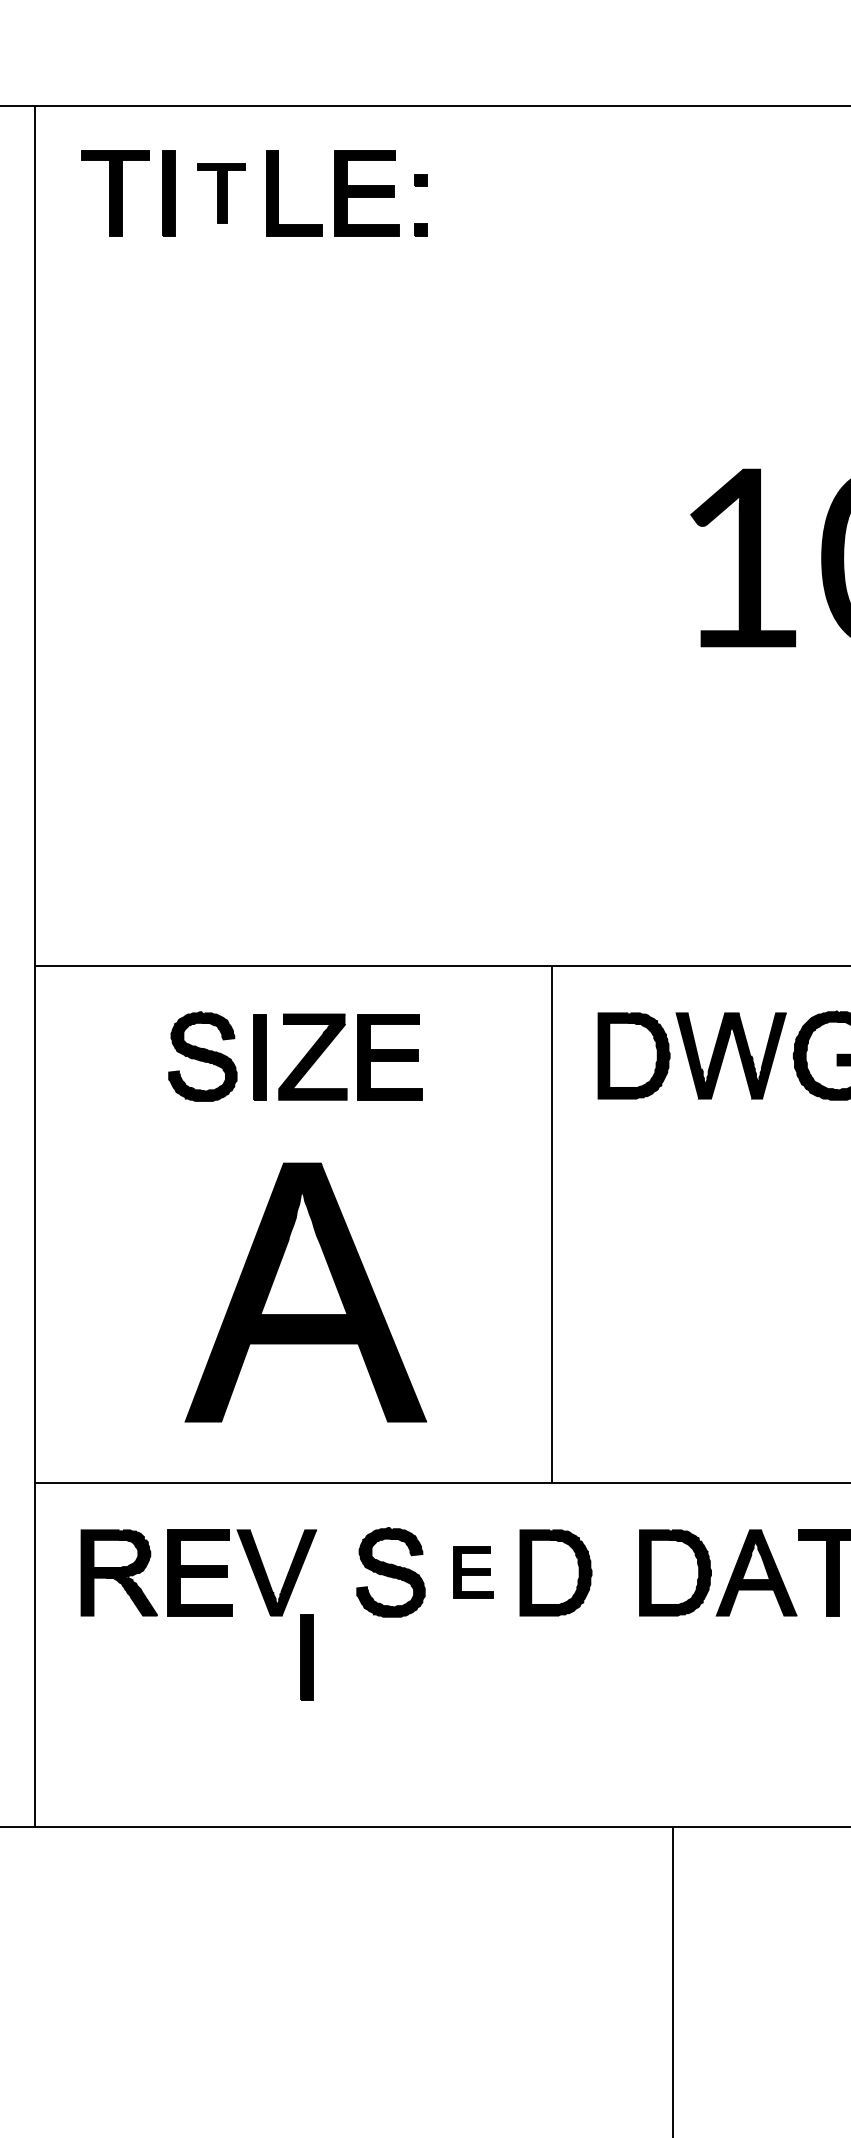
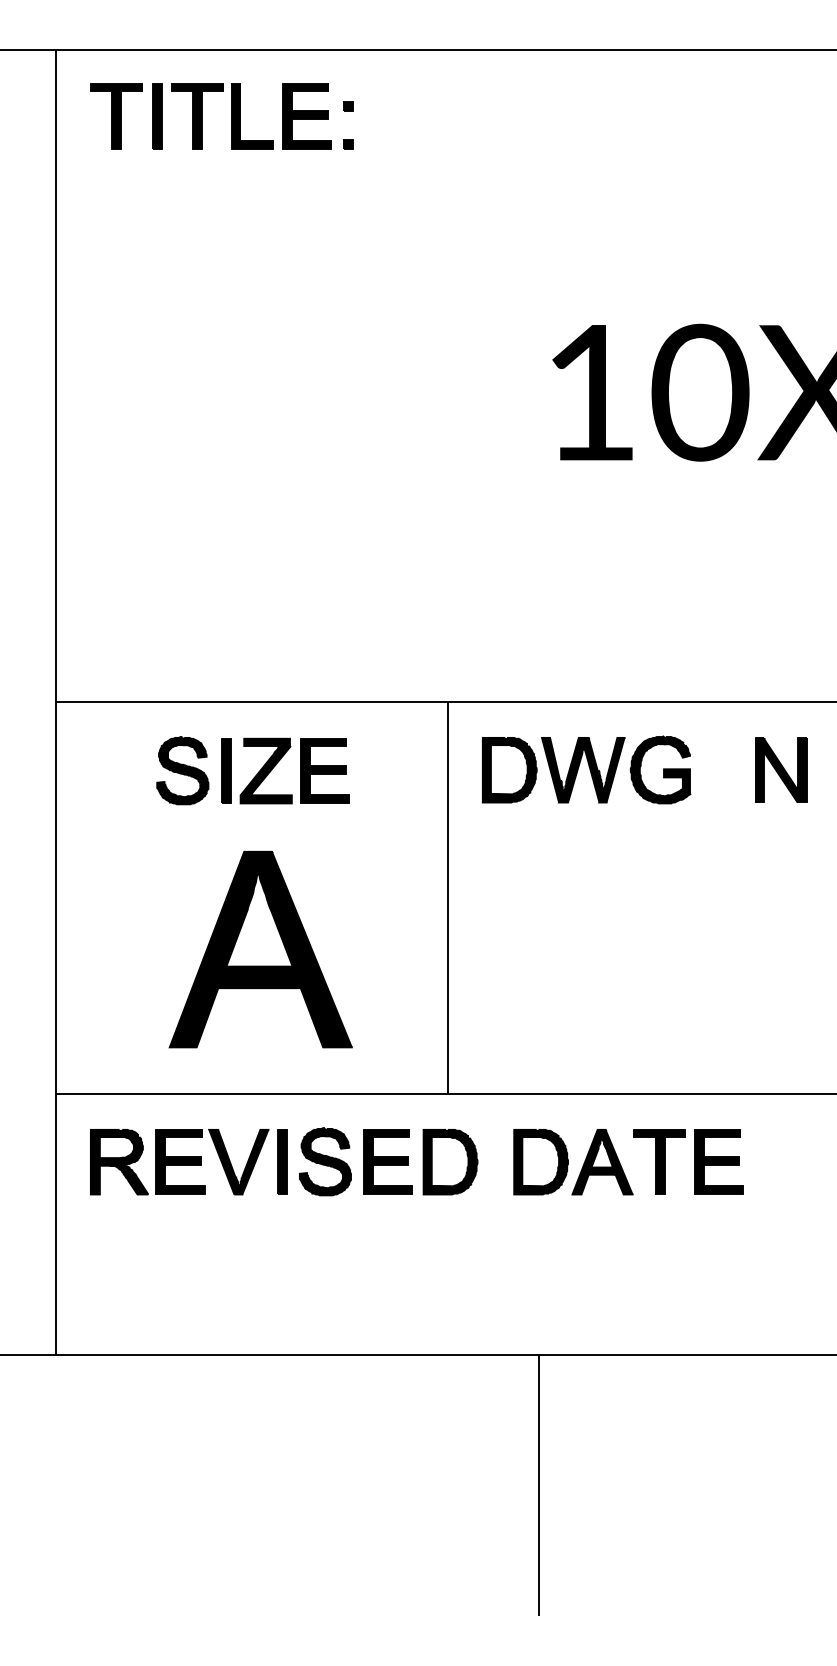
part: (222, 193) -> (197, 116), size x1.43
part: (472, 1572) -> (387, 1161), size x1.67
part: (306, 1656) -> (282, 1161), moved

